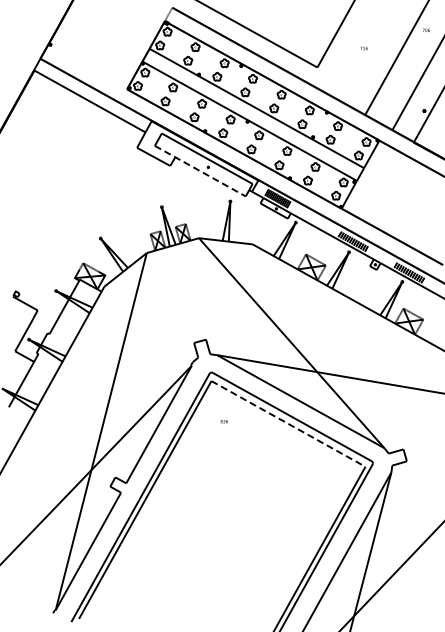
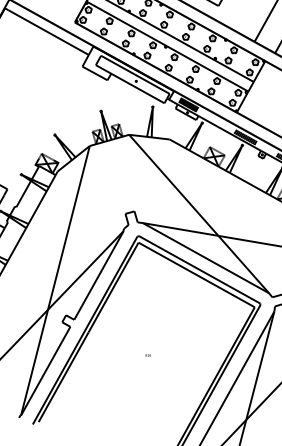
line: (200, 171) -> (130, 84), dashed -> solid
text: (223, 421) -> (147, 355), moved
line: (288, 424) -> (196, 275), dashed -> solid

